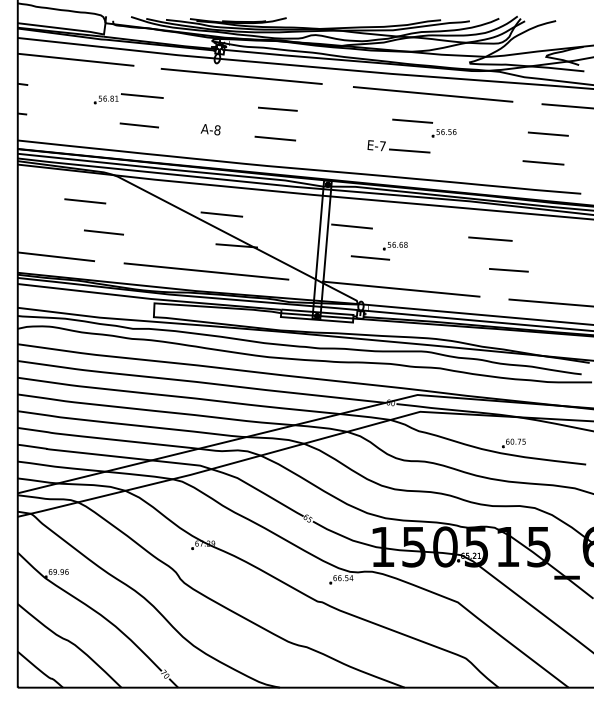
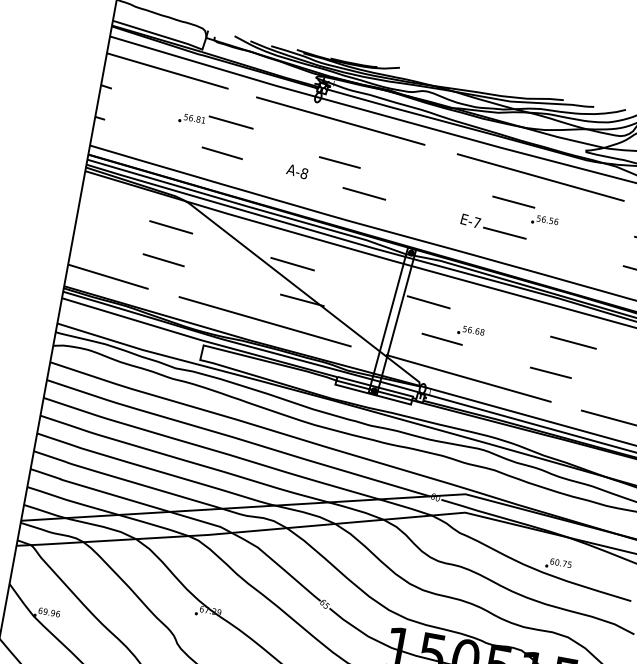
line: (277, 108) -> (339, 161), moved
line: (85, 201) -> (171, 227), moved
line: (508, 270) -> (550, 372), moved

